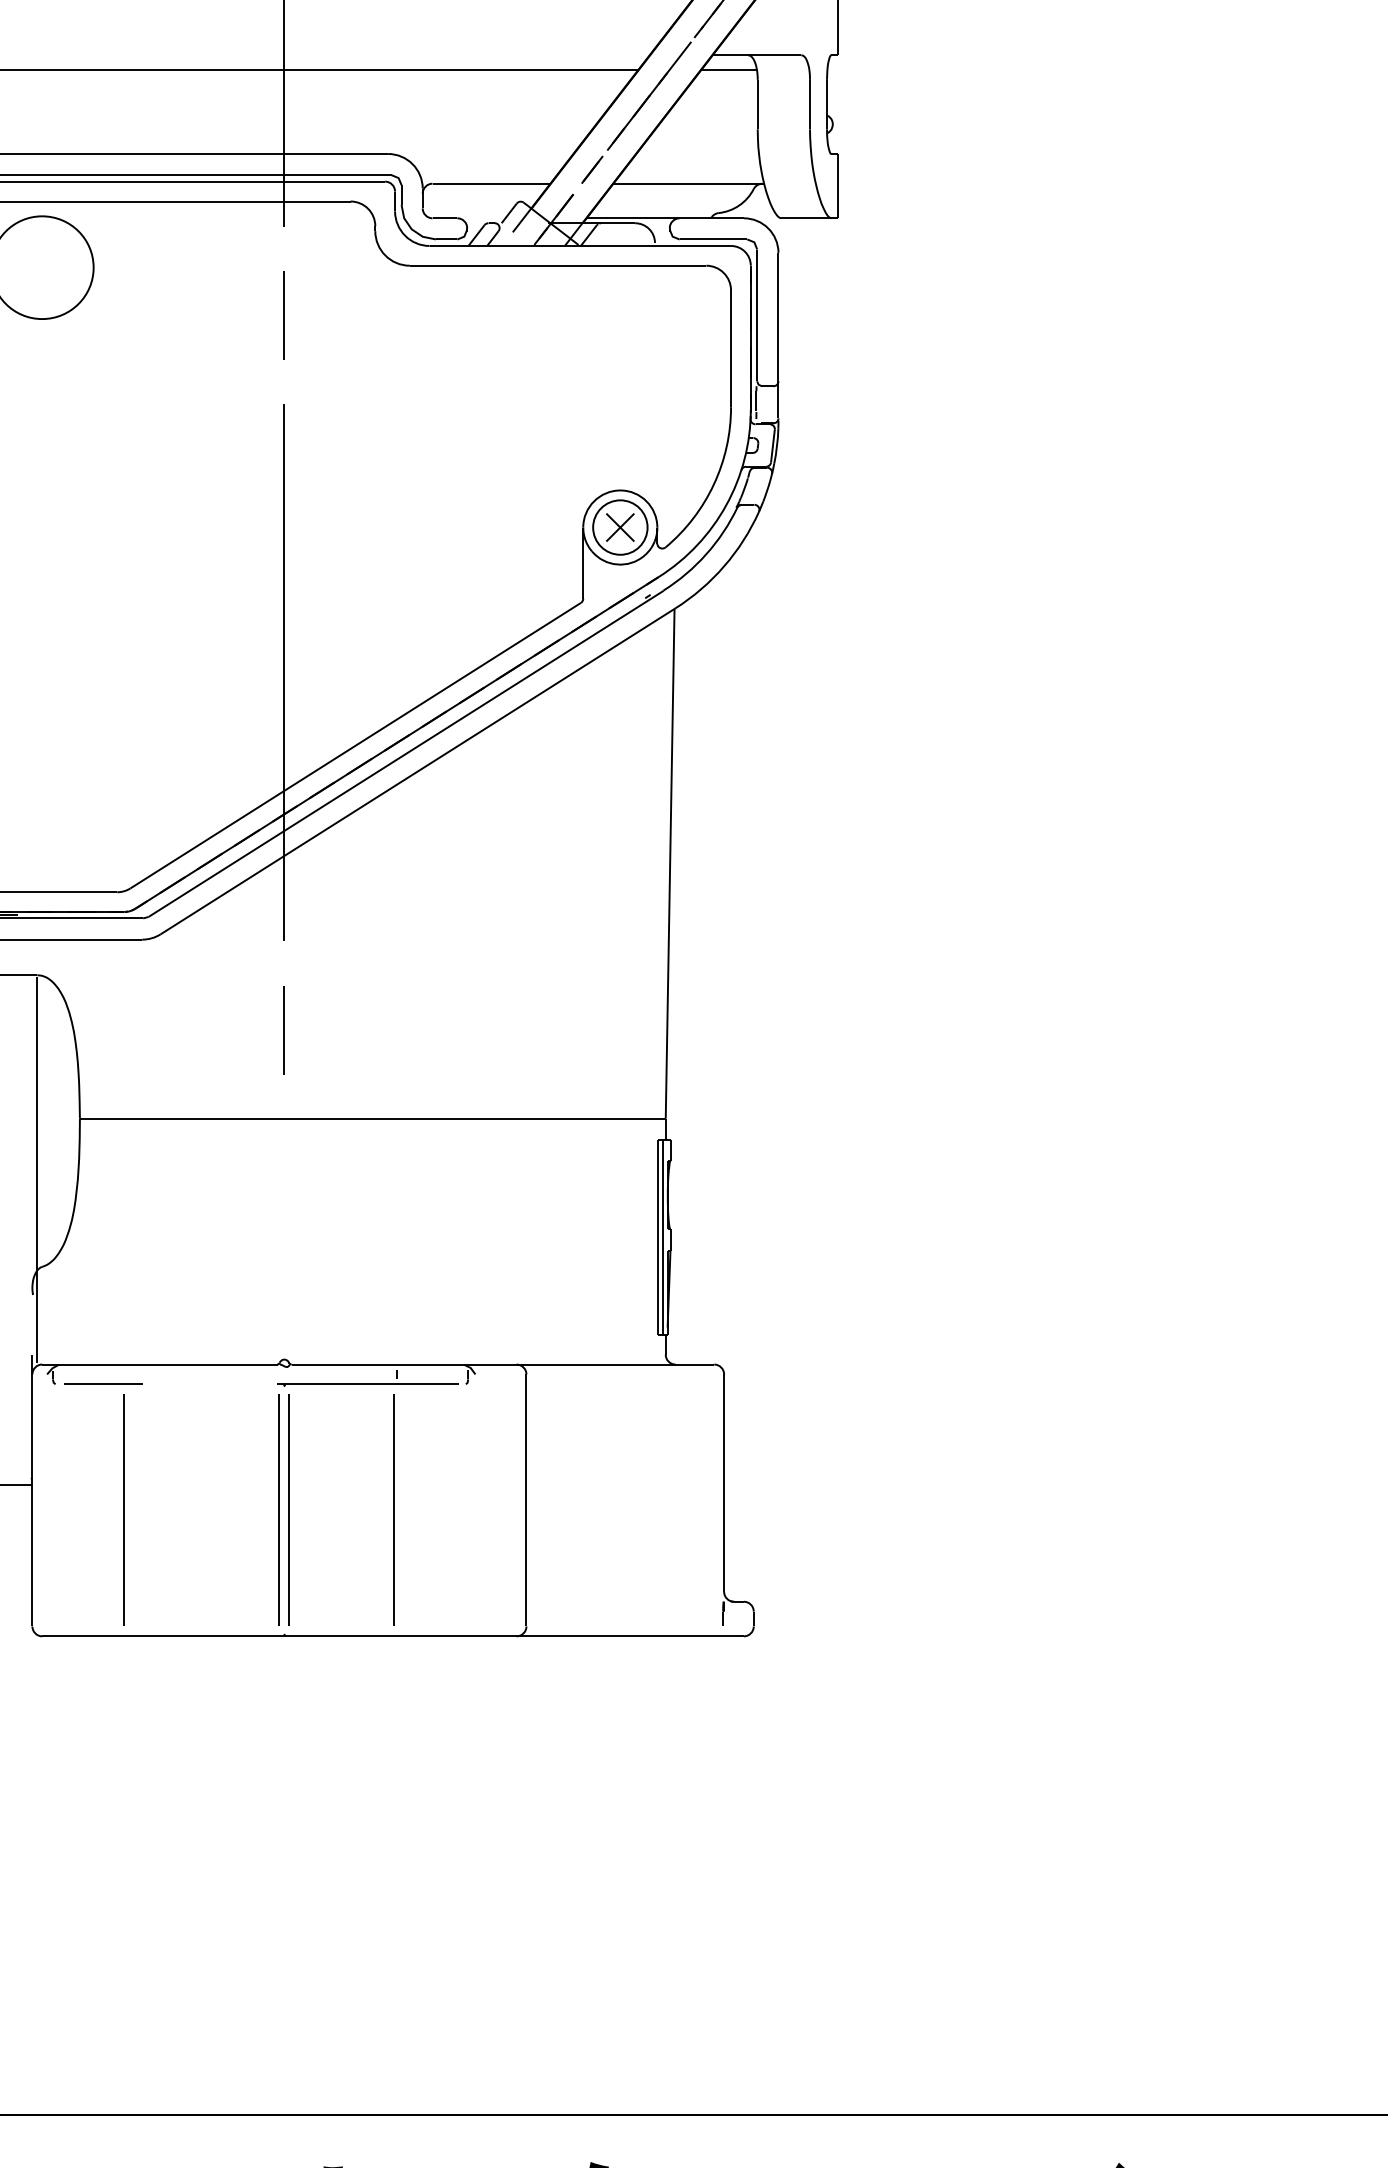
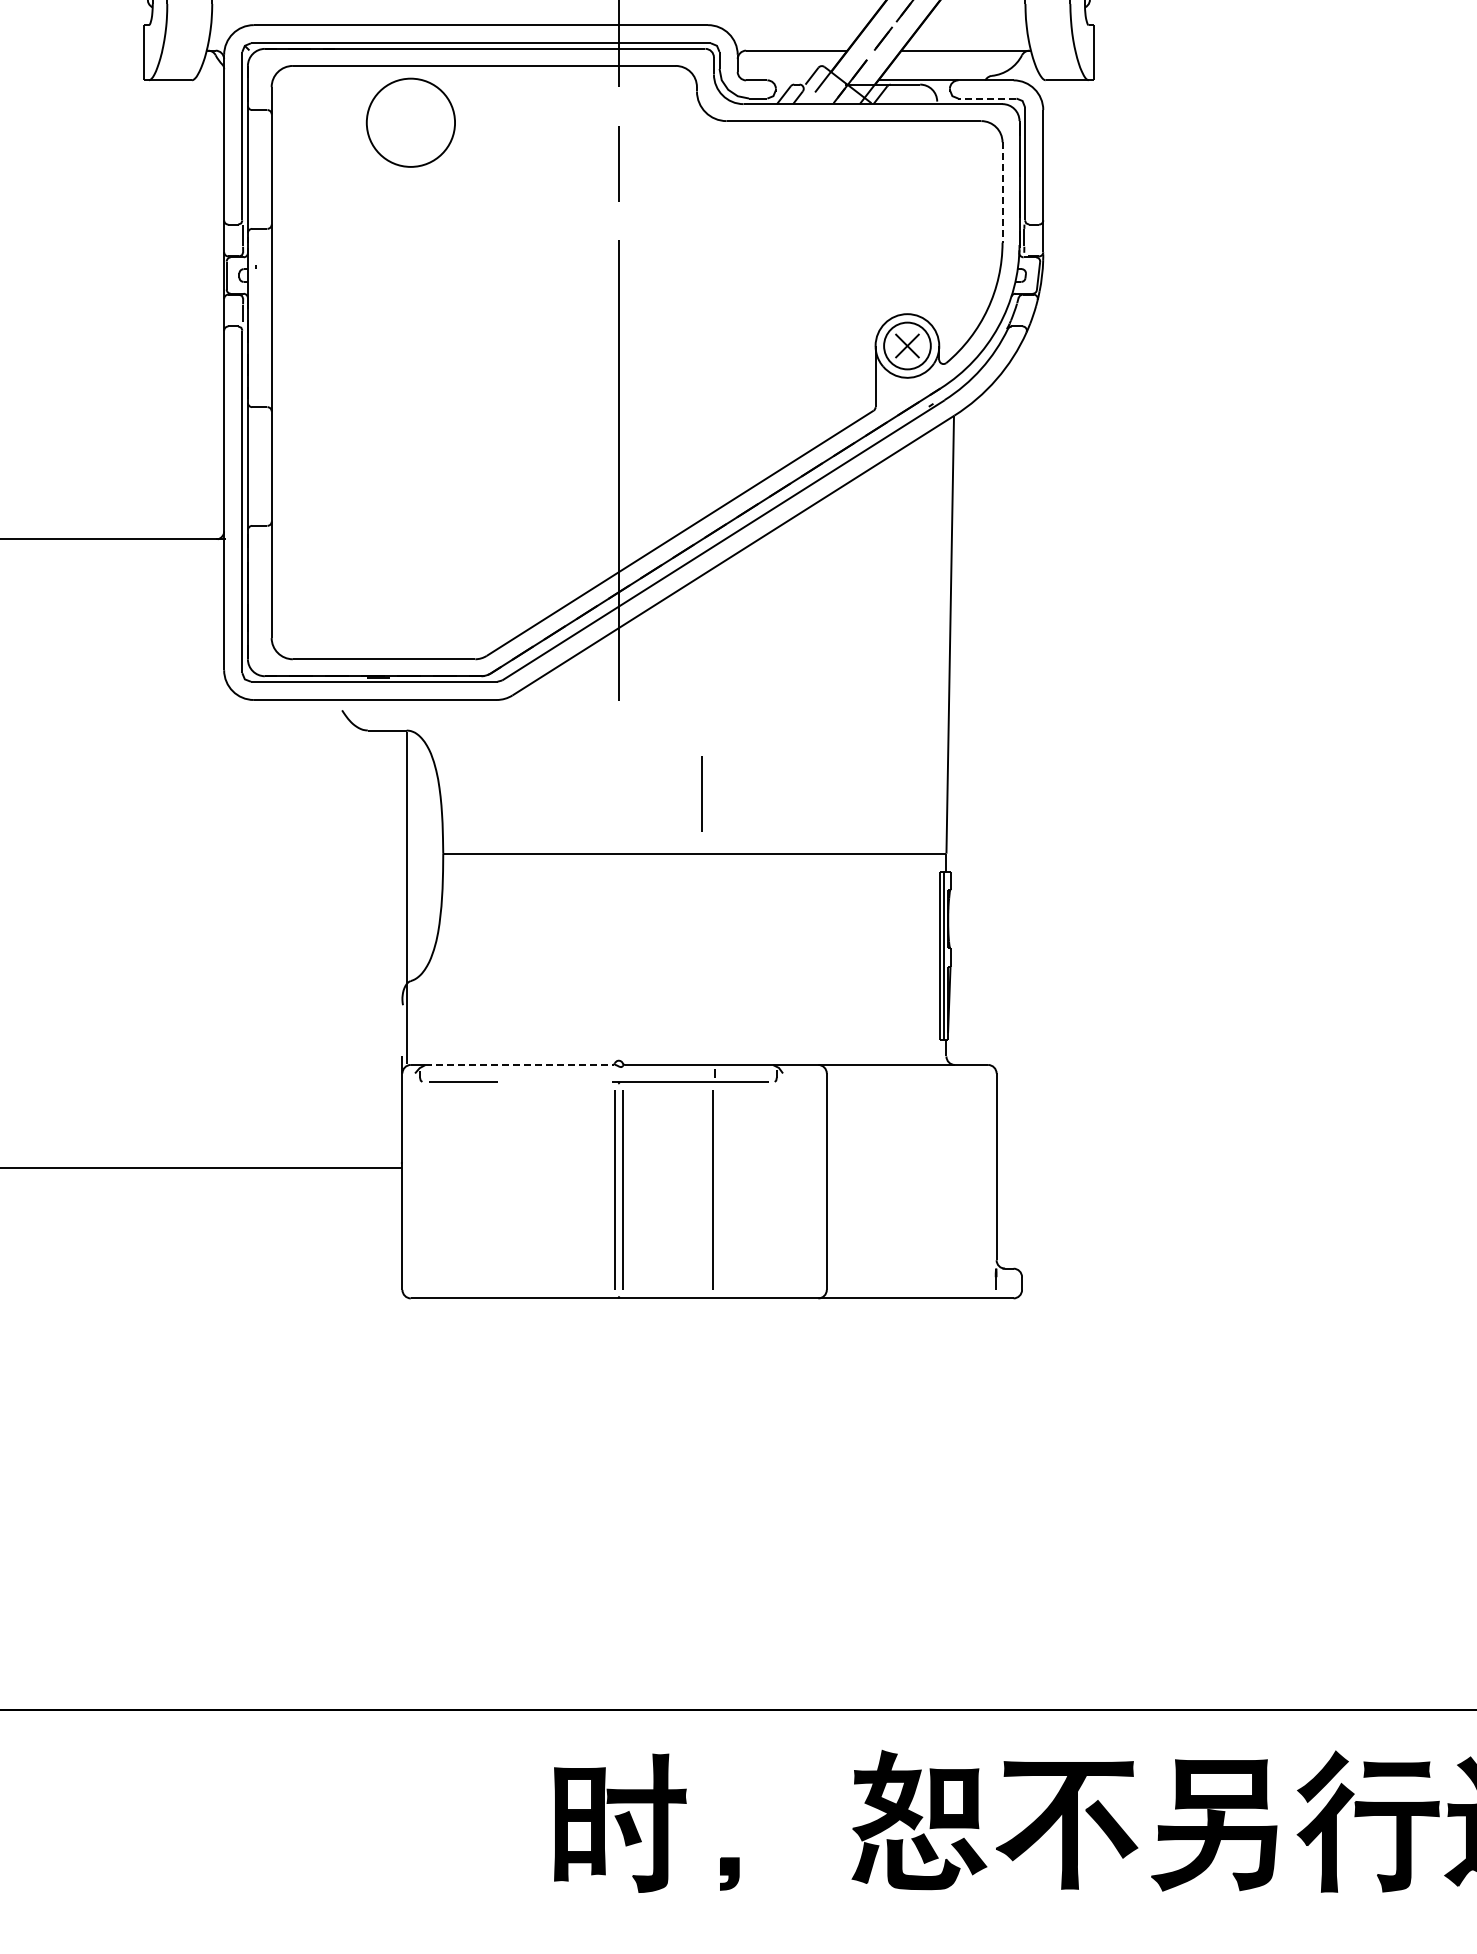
line: (712, 239) -> (986, 98), solid -> dashed
line: (730, 348) -> (1002, 192), solid -> dashed
line: (283, 1029) -> (701, 793), moved
line: (168, 1364) -> (519, 1064), solid -> dashed
line: (123, 1509) -> (480, 1189), removed

